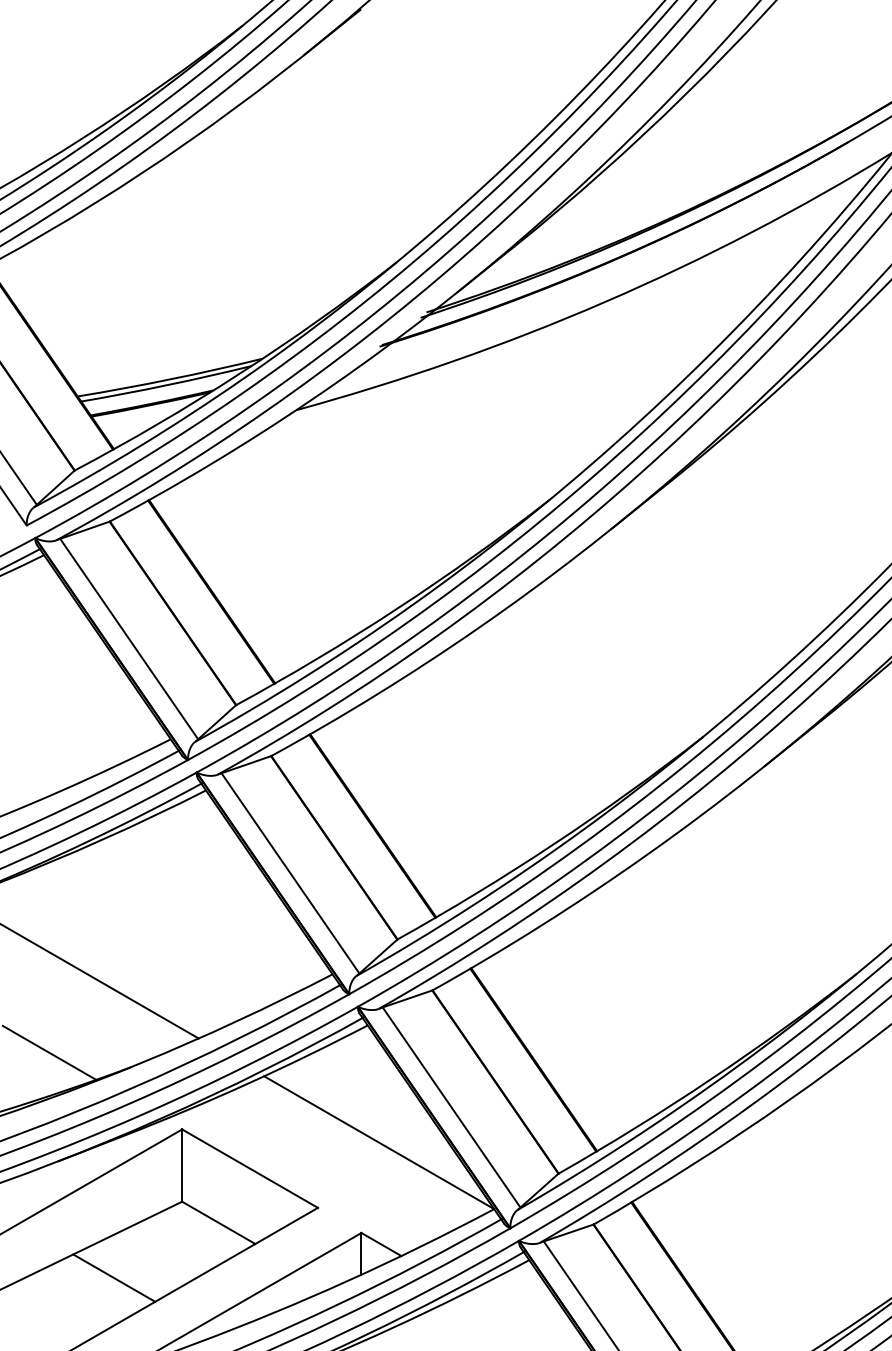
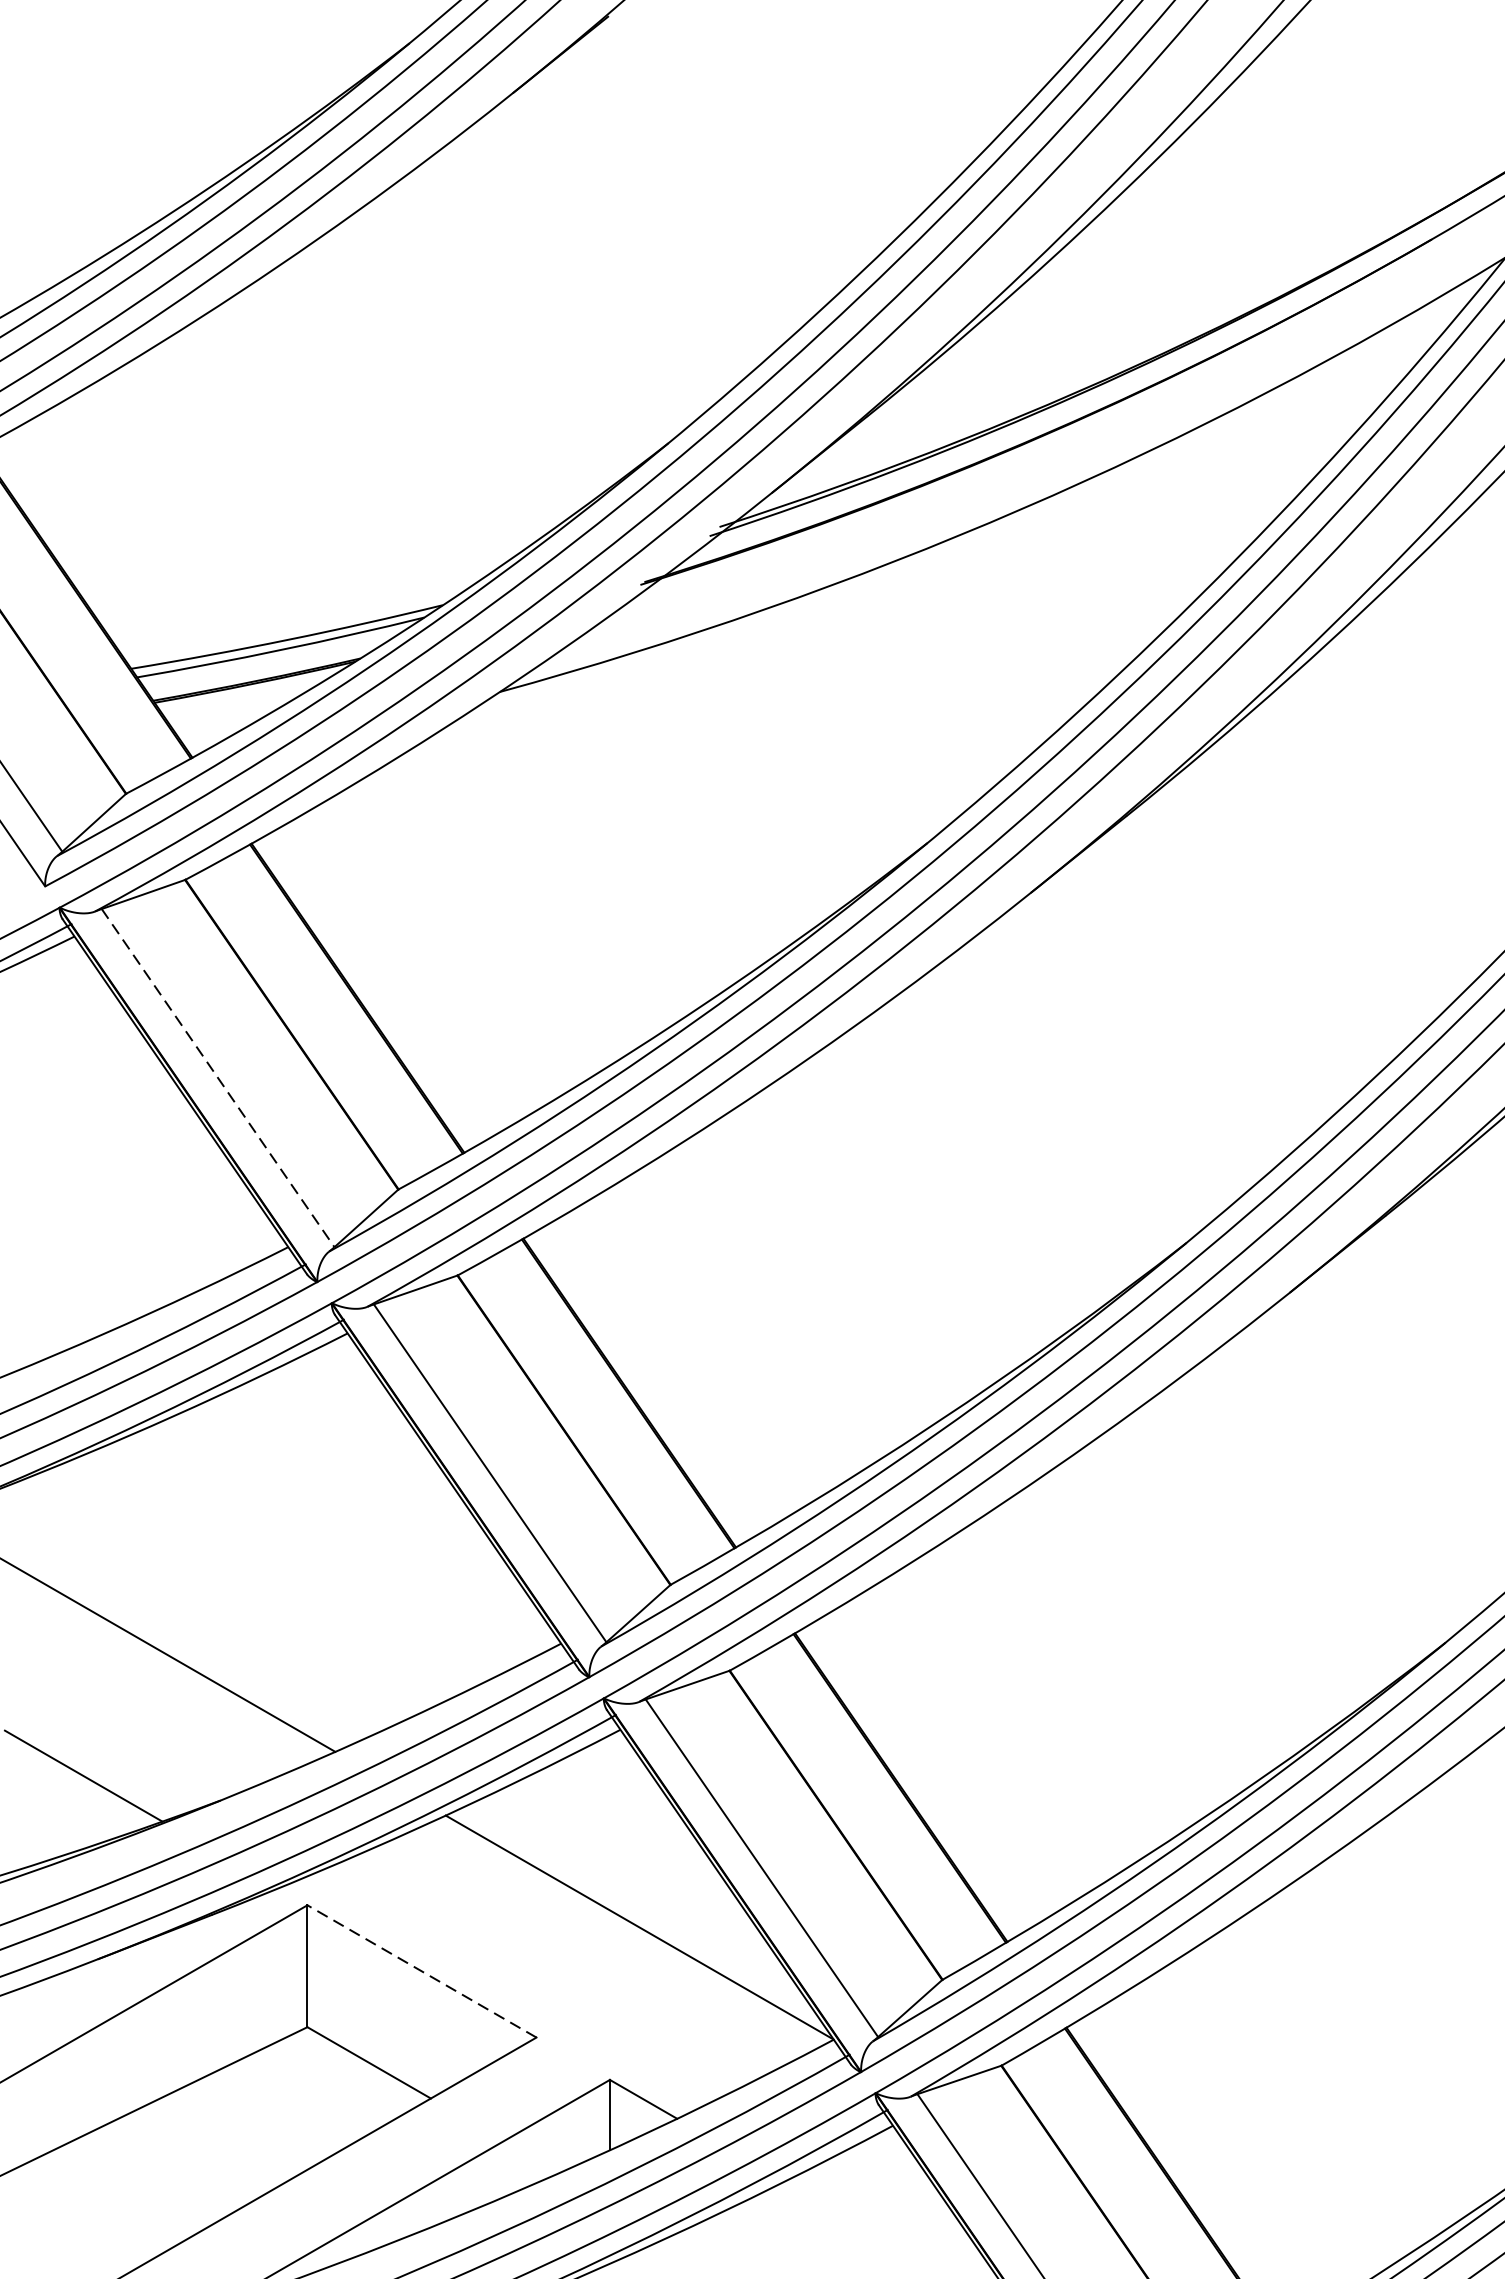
line: (129, 639) -> (218, 1078), solid -> dashed
line: (249, 1168) -> (421, 1971), solid -> dashed
line: (114, 1277) -> (193, 2155), removed

